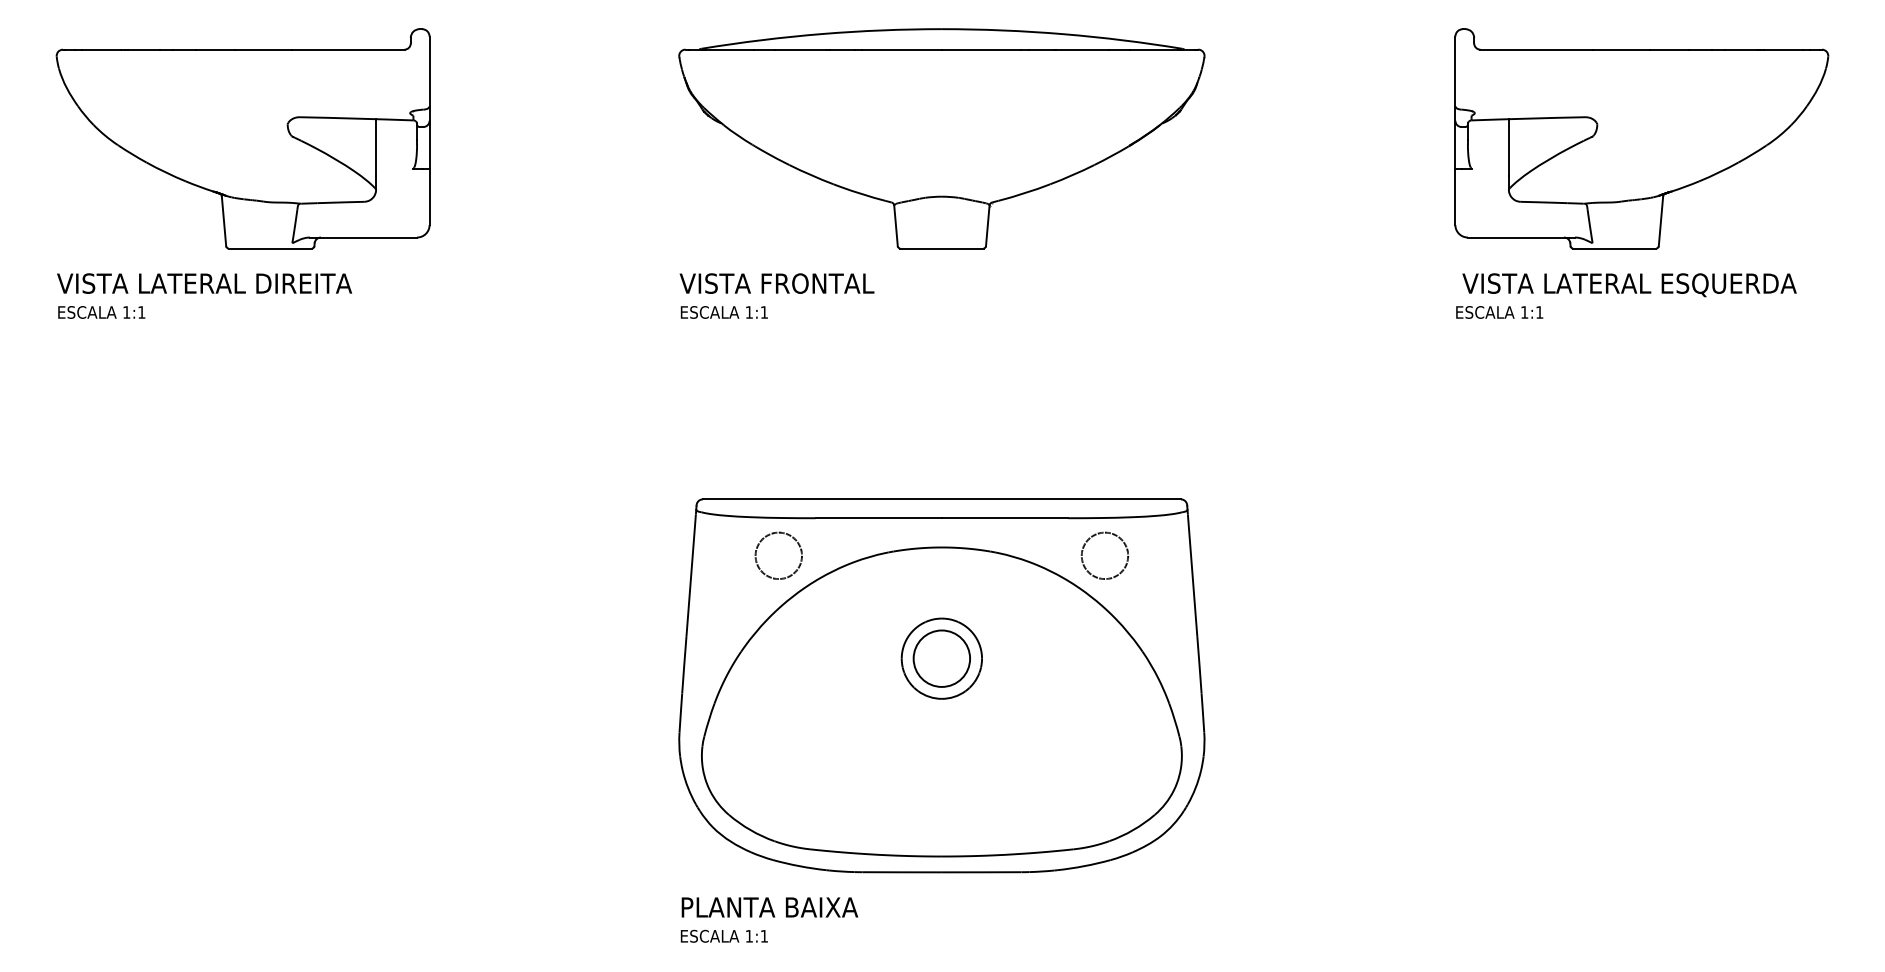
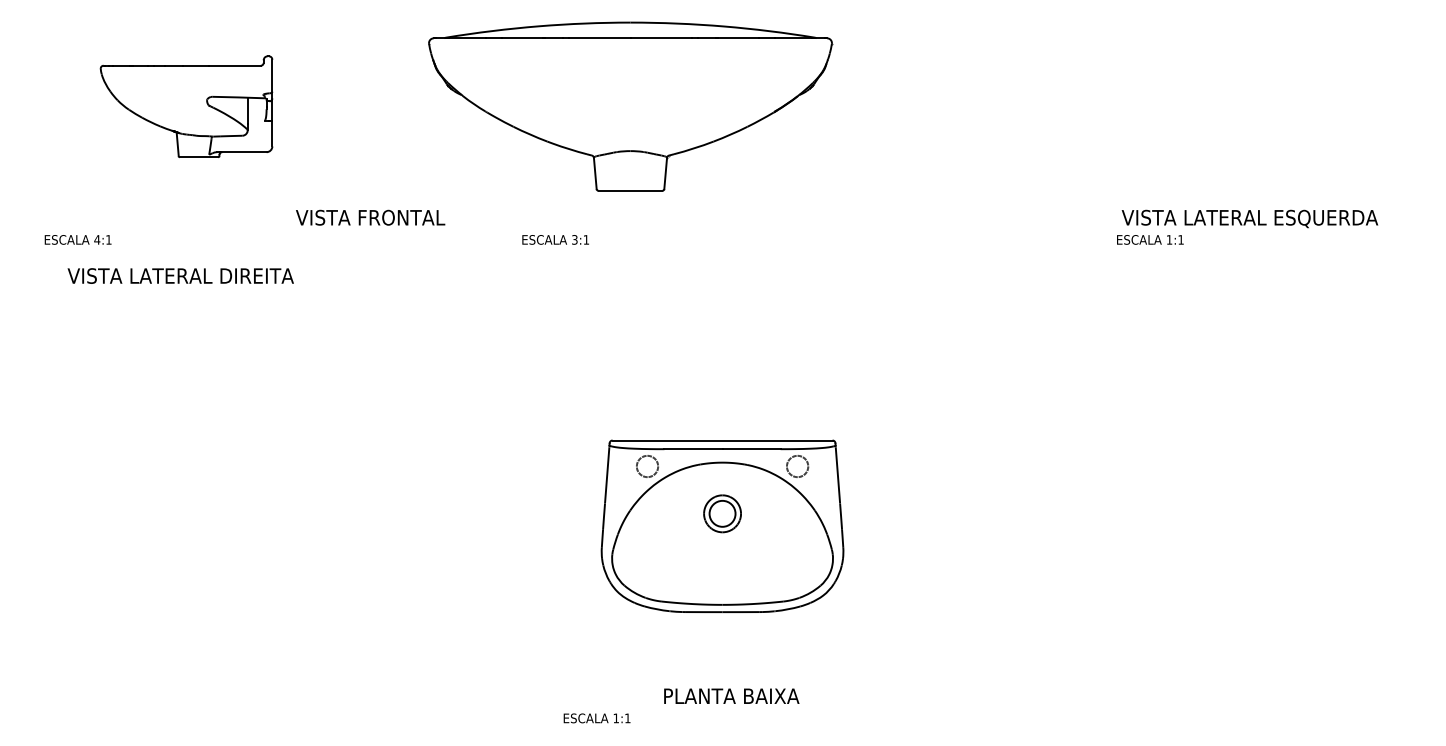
part: (242, 138) -> (186, 106), size x0.6
part: (941, 138) -> (630, 106), moved
part: (1641, 138) -> (1259, 106), removed
text: (204, 283) -> (180, 275), moved
text: (776, 283) -> (370, 217), moved
text: (126, 312) -> (97, 239), 1:1 -> 4:1
text: (748, 312) -> (574, 239), 1:1 -> 3:1
part: (941, 685) -> (722, 526), size x0.6
text: (769, 907) -> (731, 696), moved
text: (723, 935) -> (596, 717), moved

